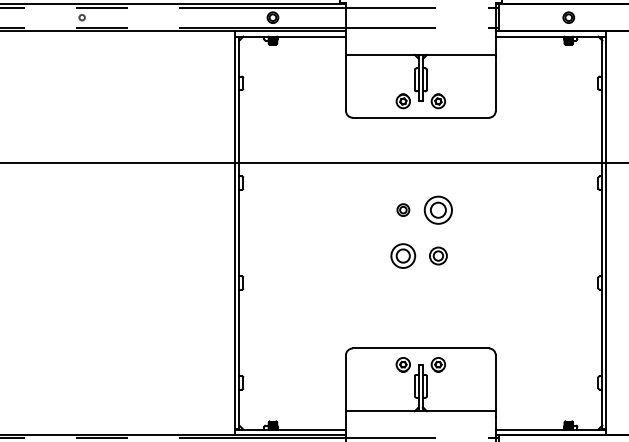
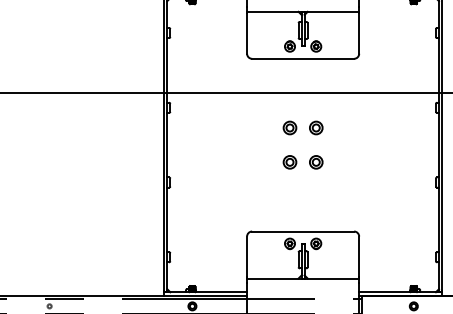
part: (403, 209) -> (290, 127), size x1.43
part: (438, 209) -> (316, 127), size x0.62
part: (403, 255) -> (290, 161), size x0.71

